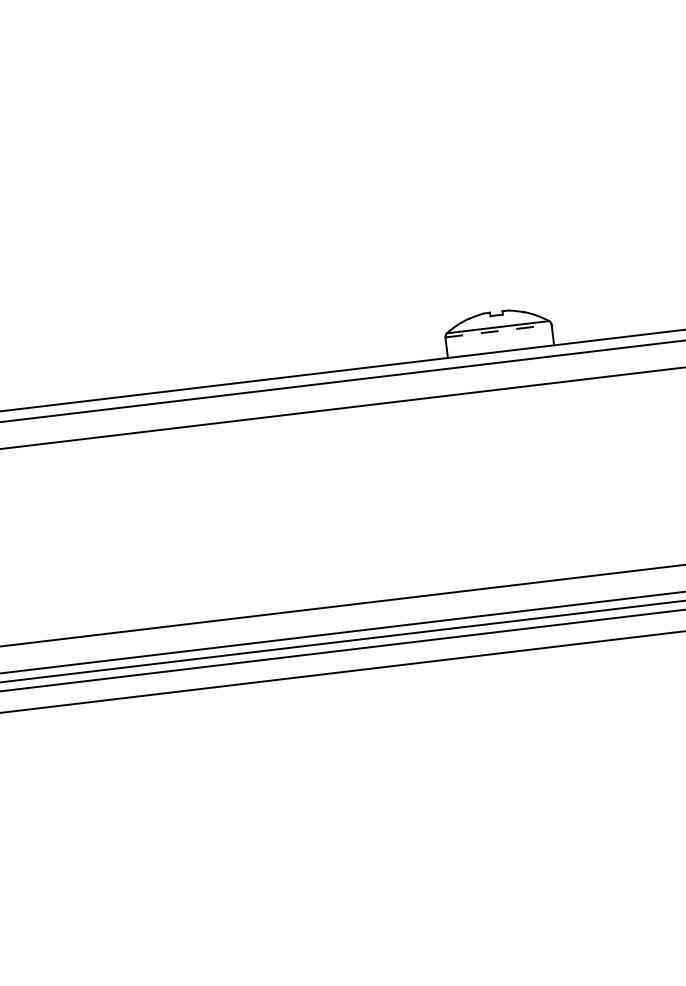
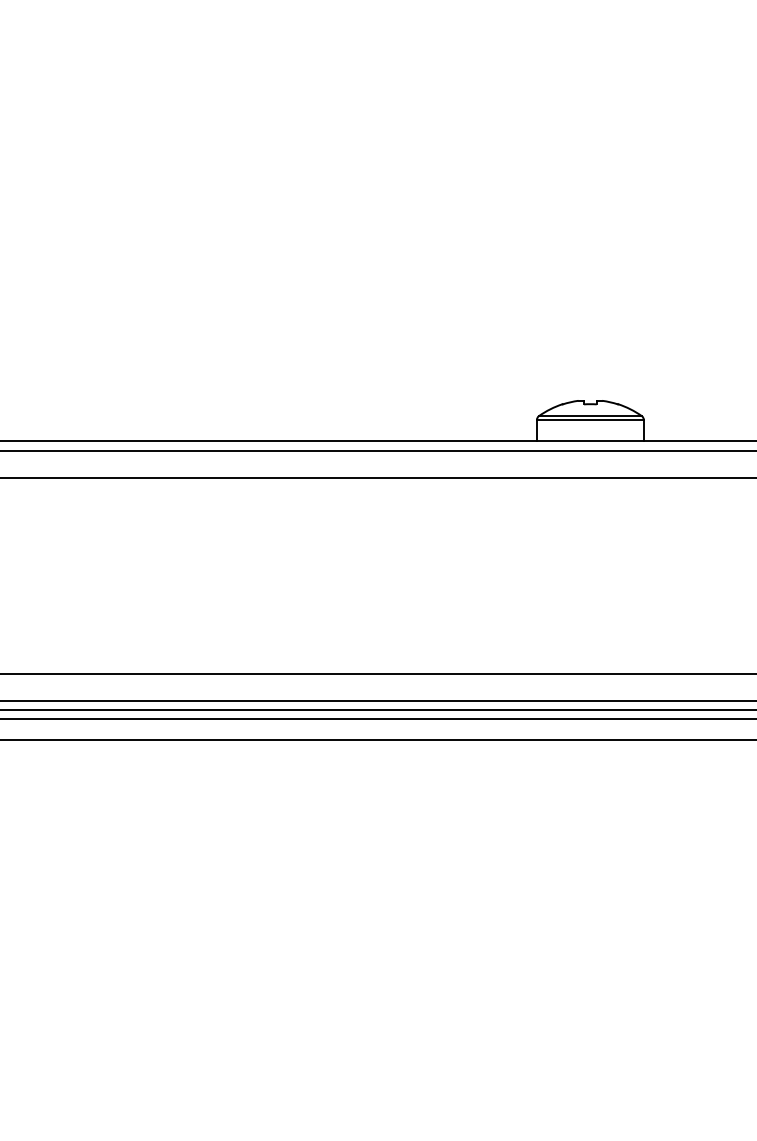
line: (498, 331) -> (590, 420), dashed -> solid

